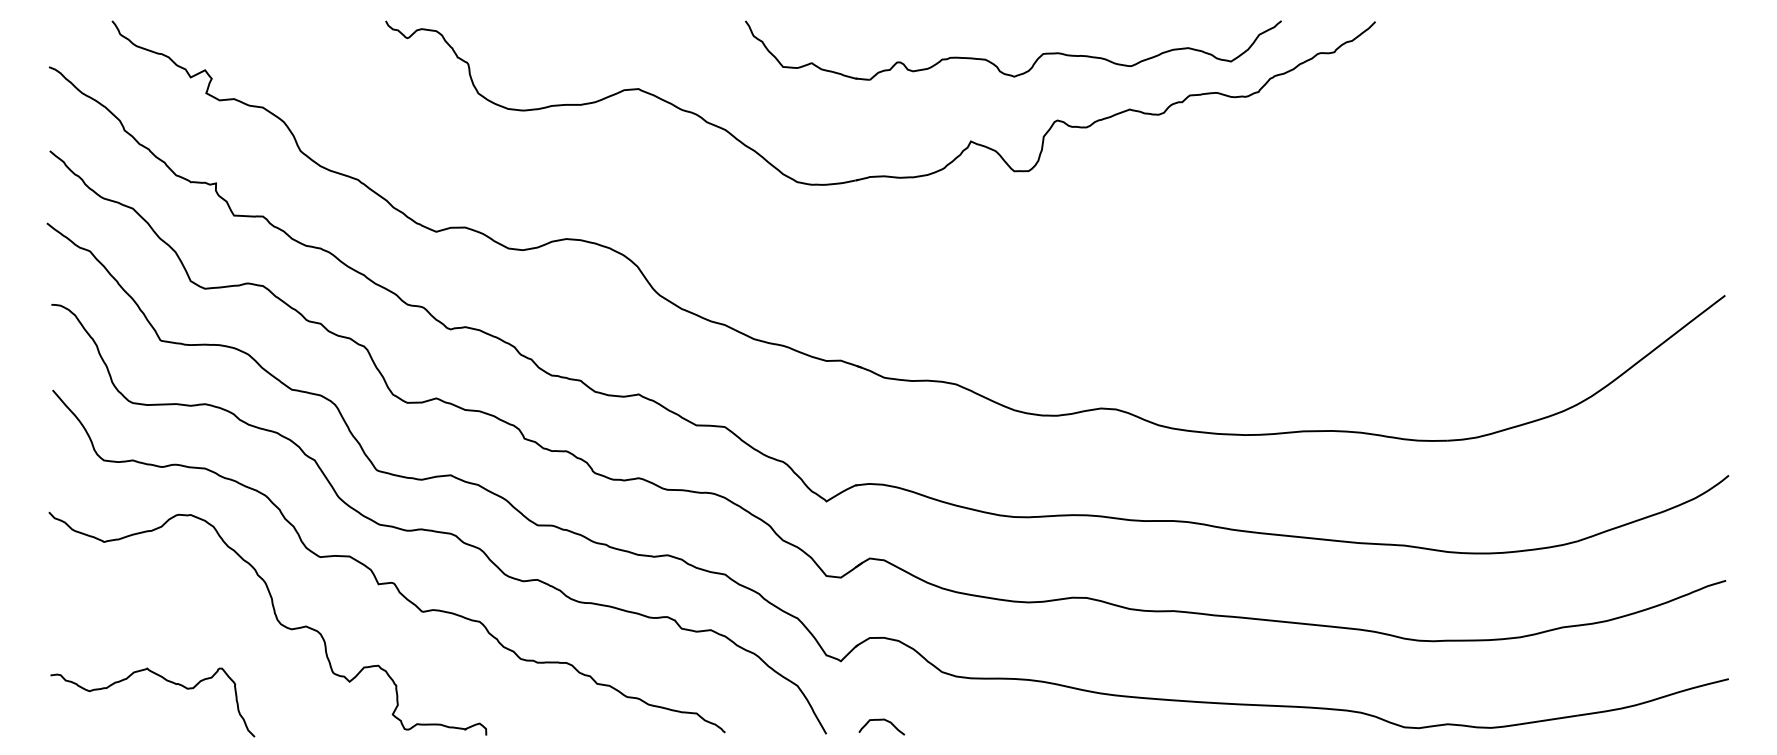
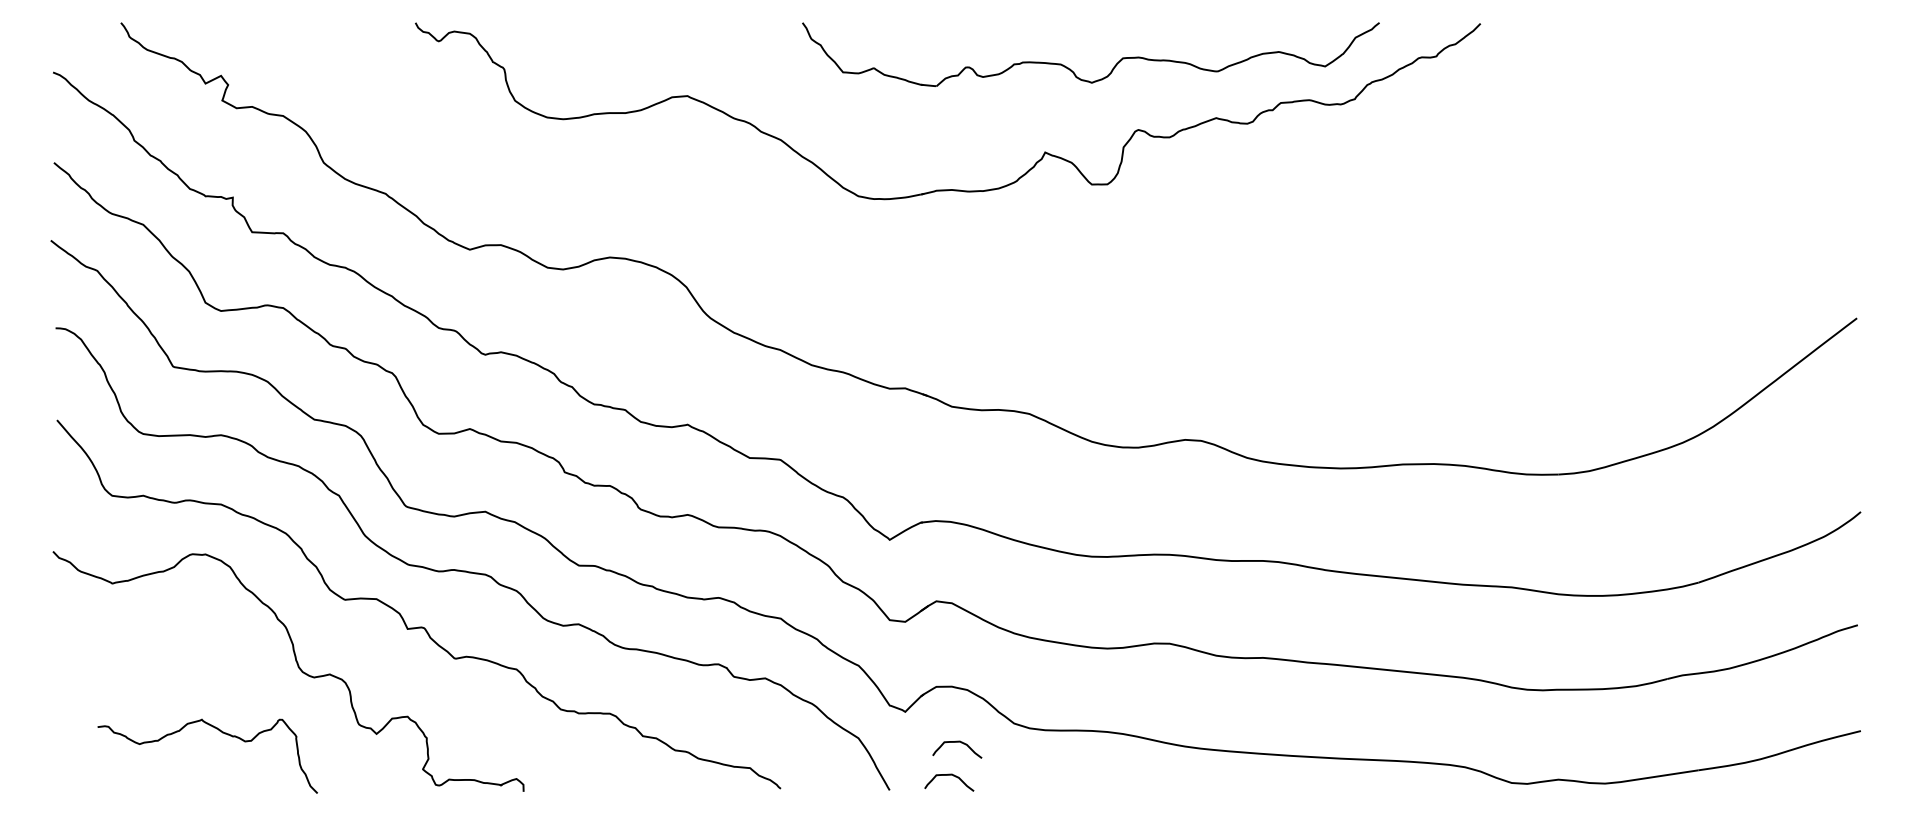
curve: (166, 681) -> (222, 733), moved
curve: (889, 689) -> (957, 742), added

